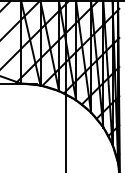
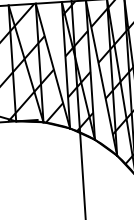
hatch: (52, 41) -> (56, 59), removed
hatch: (82, 62) -> (100, 85), removed

